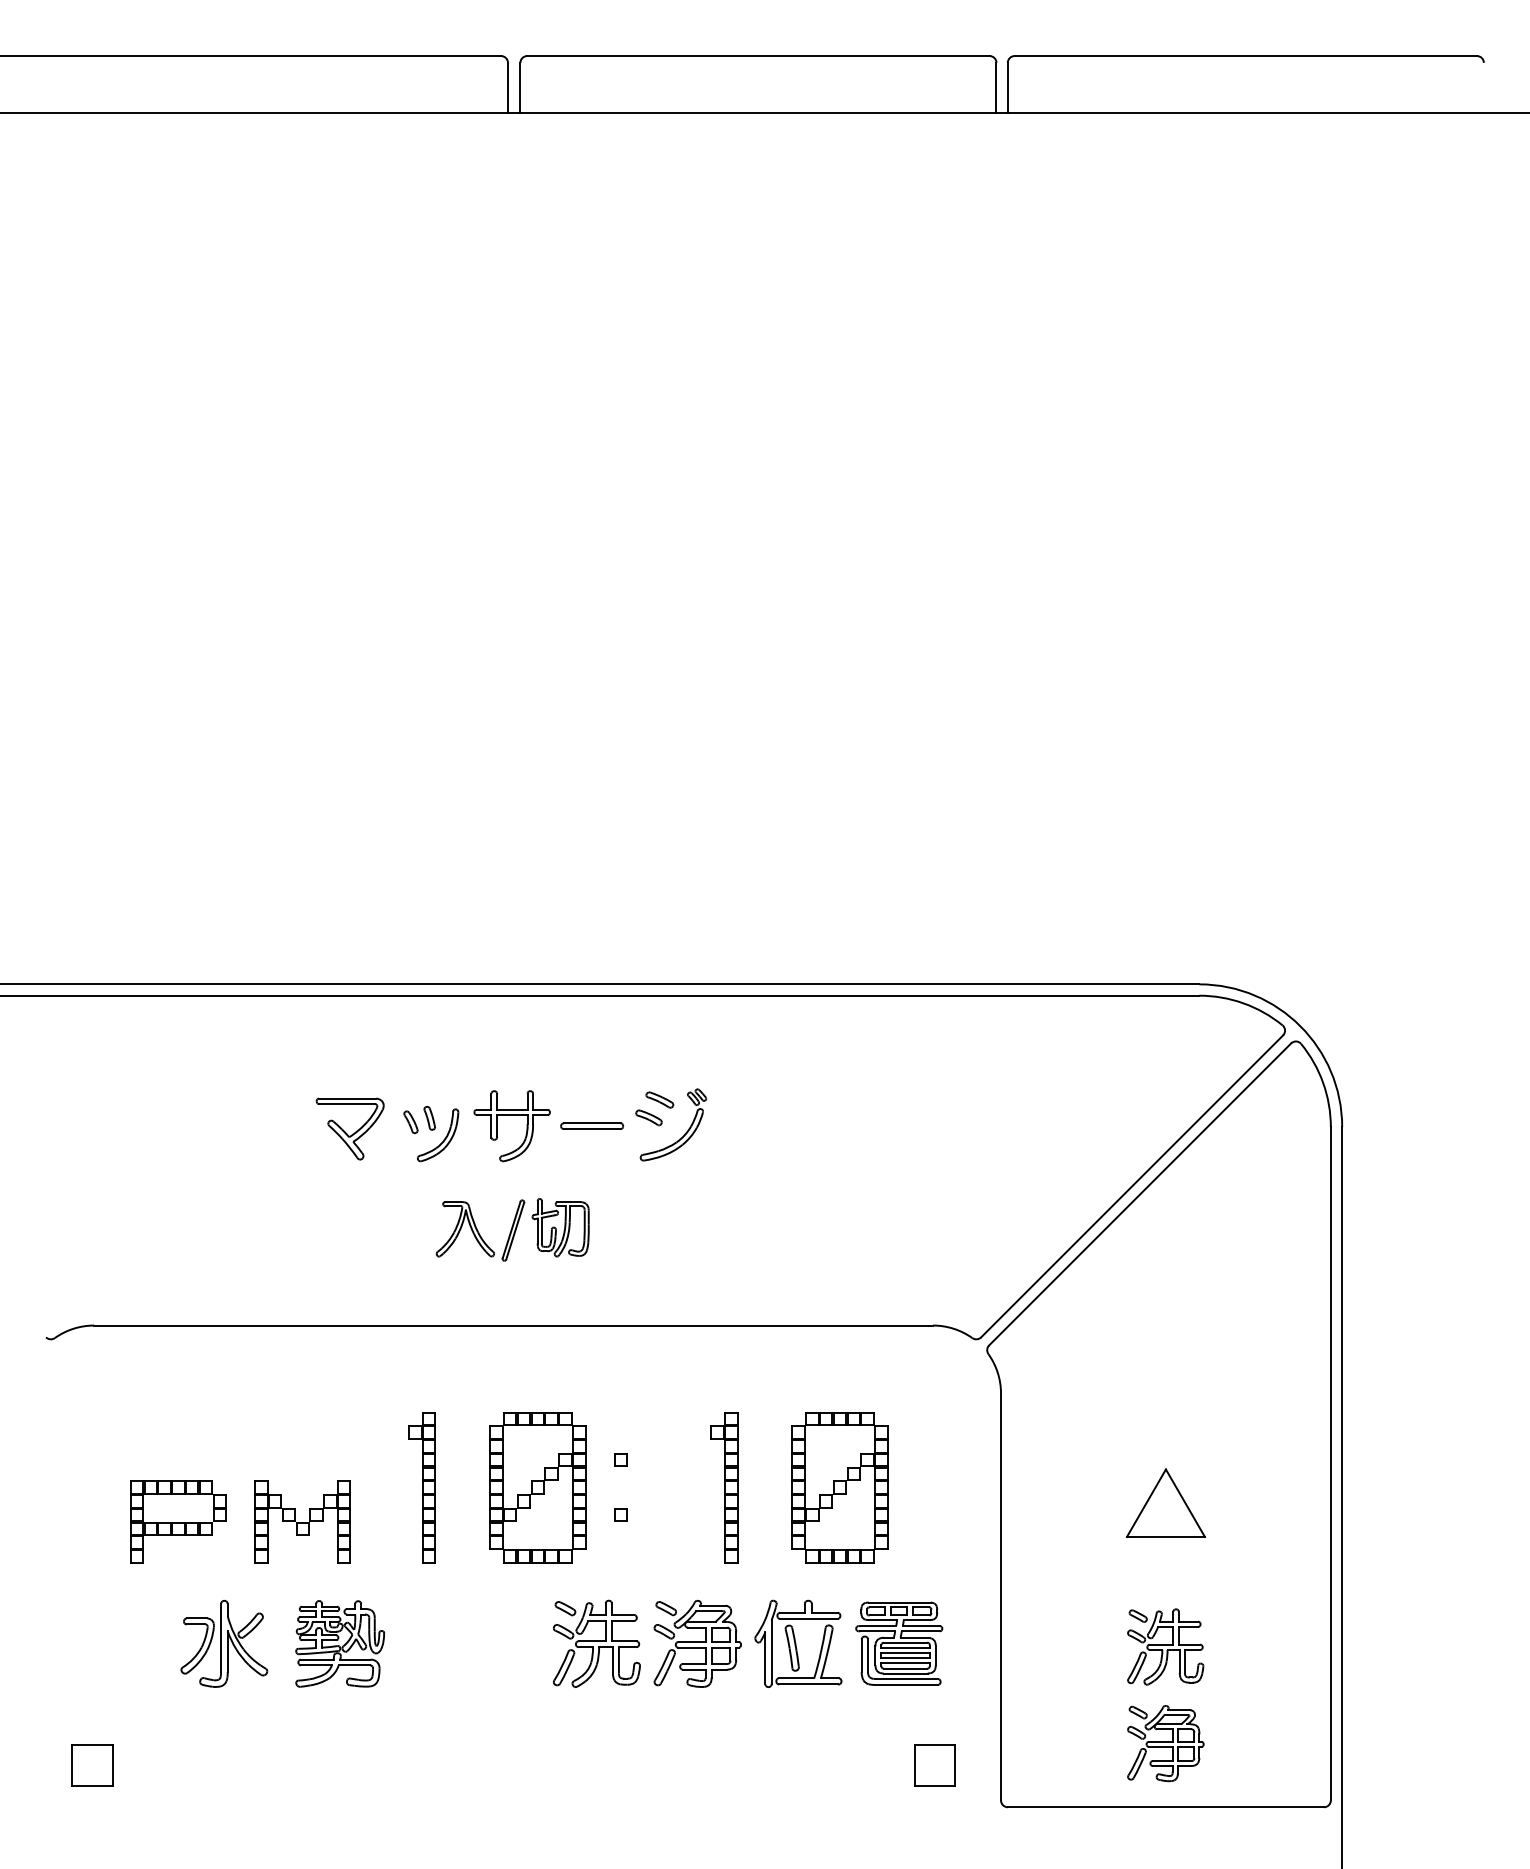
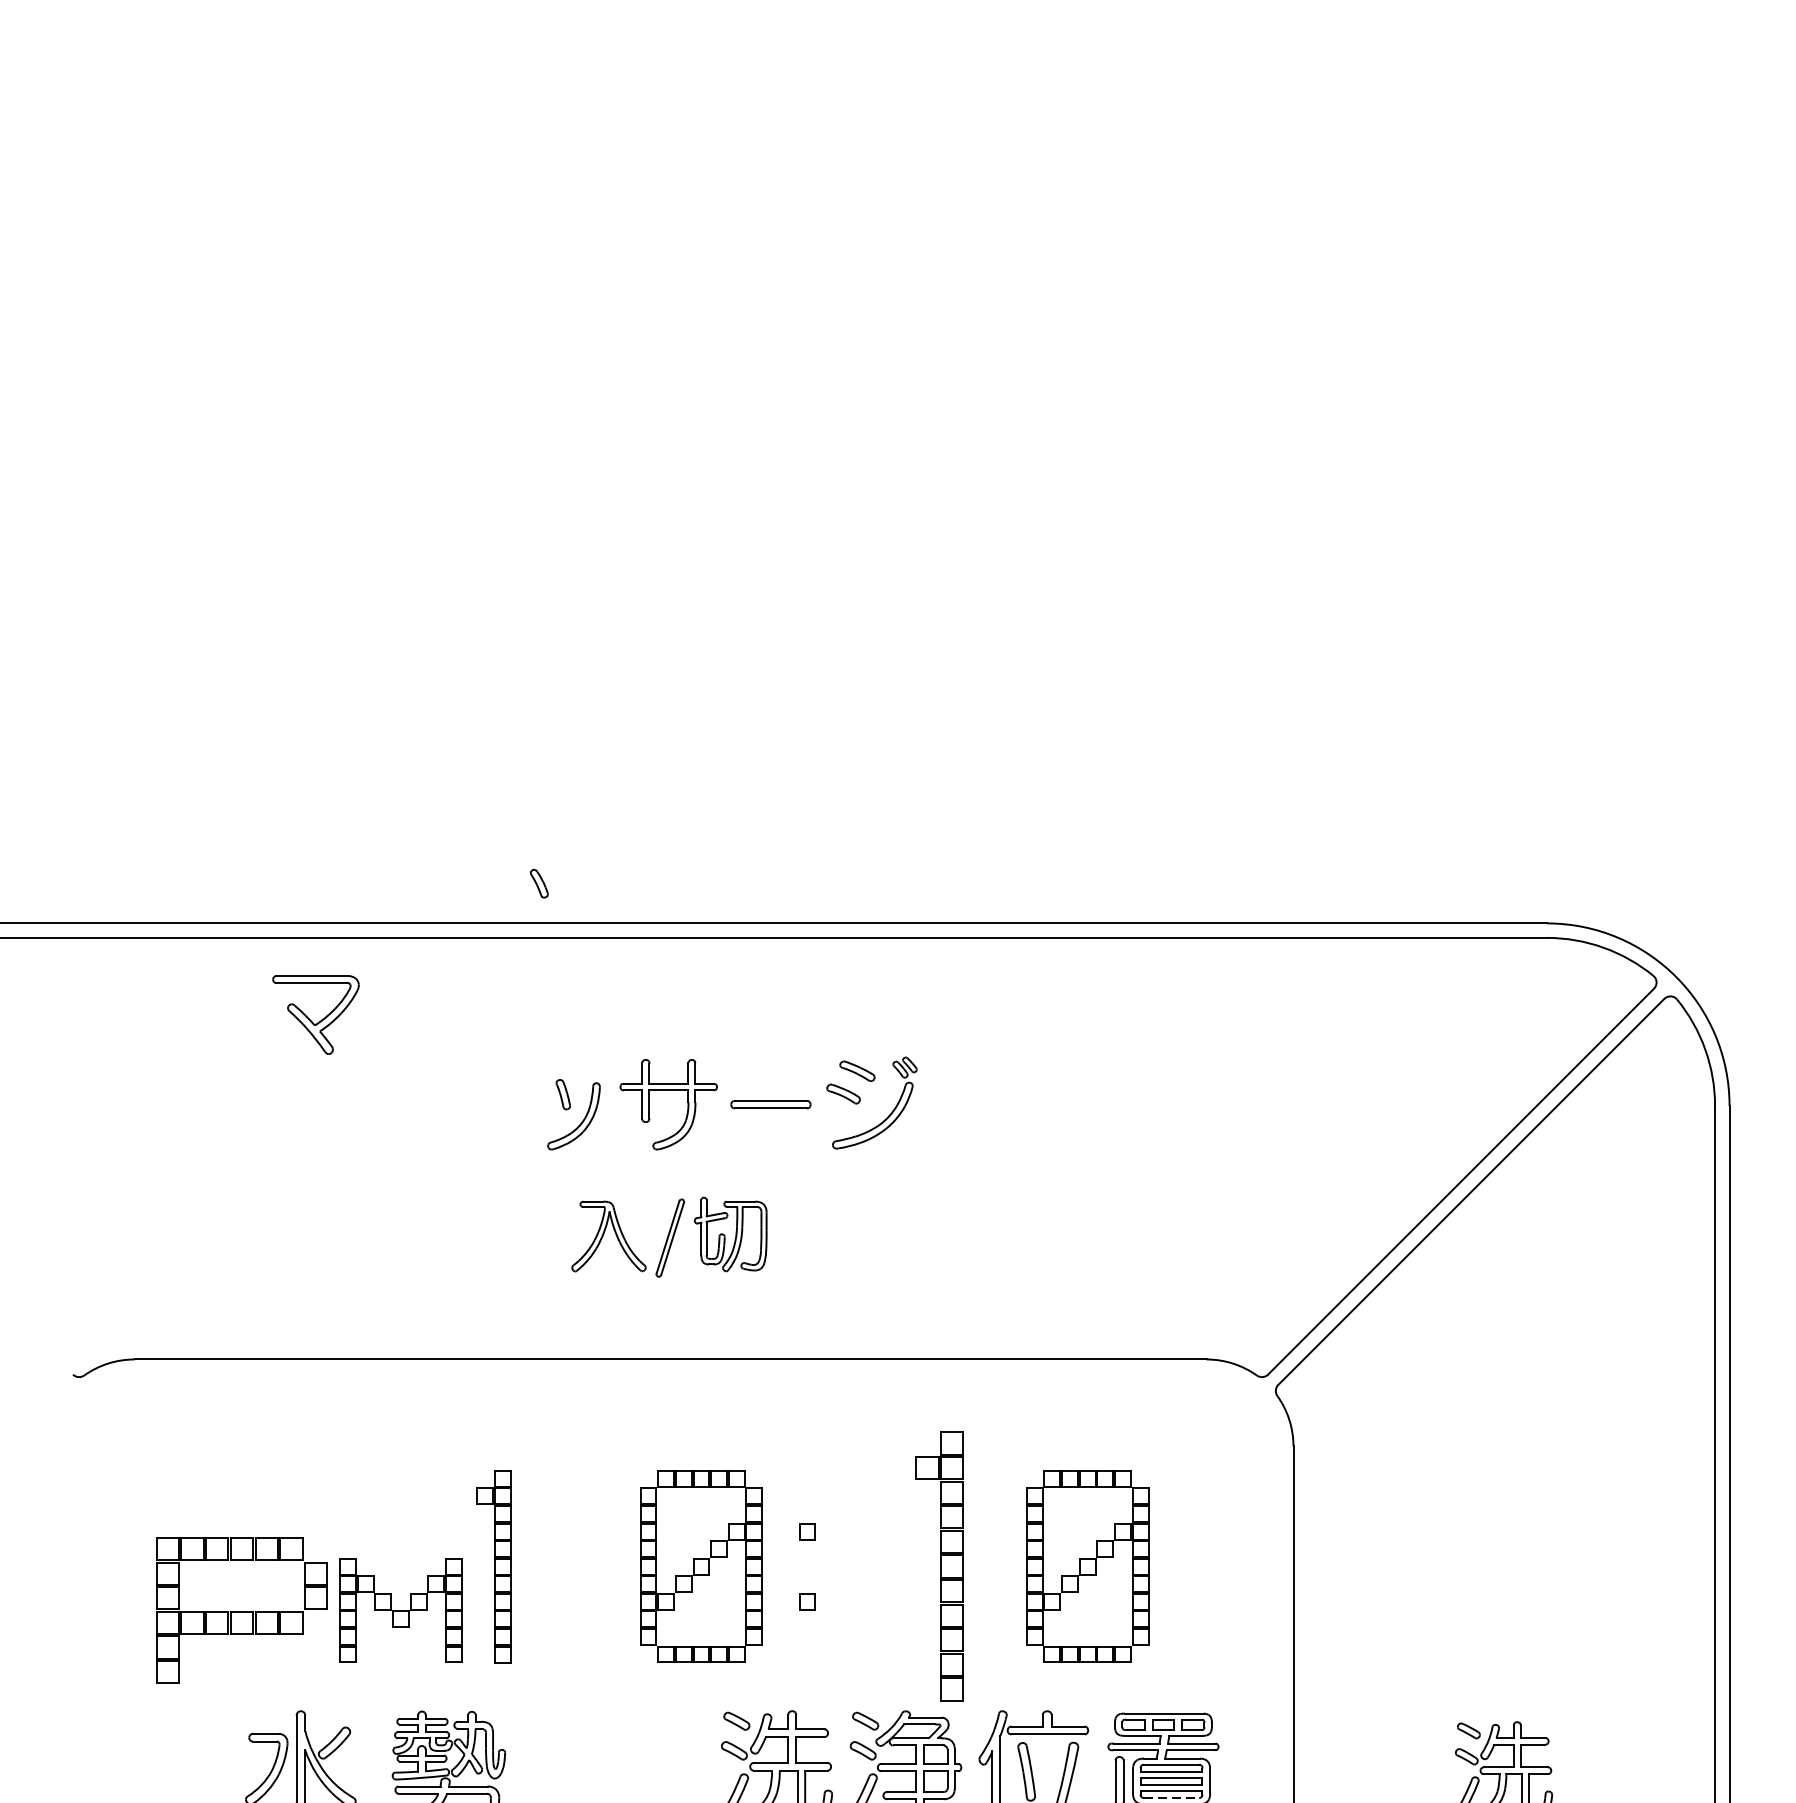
part: (410, 1122) -> (538, 883), moved
part: (349, 1128) -> (315, 1014), moved
part: (421, 1487) -> (492, 1566), moved
part: (724, 1487) -> (940, 1566), size x1.4
part: (1165, 1502) -> (1503, 1585), removed
part: (178, 1521) -> (242, 1609), size x1.4
line: (905, 1668) -> (1171, 1797), solid -> dashed

